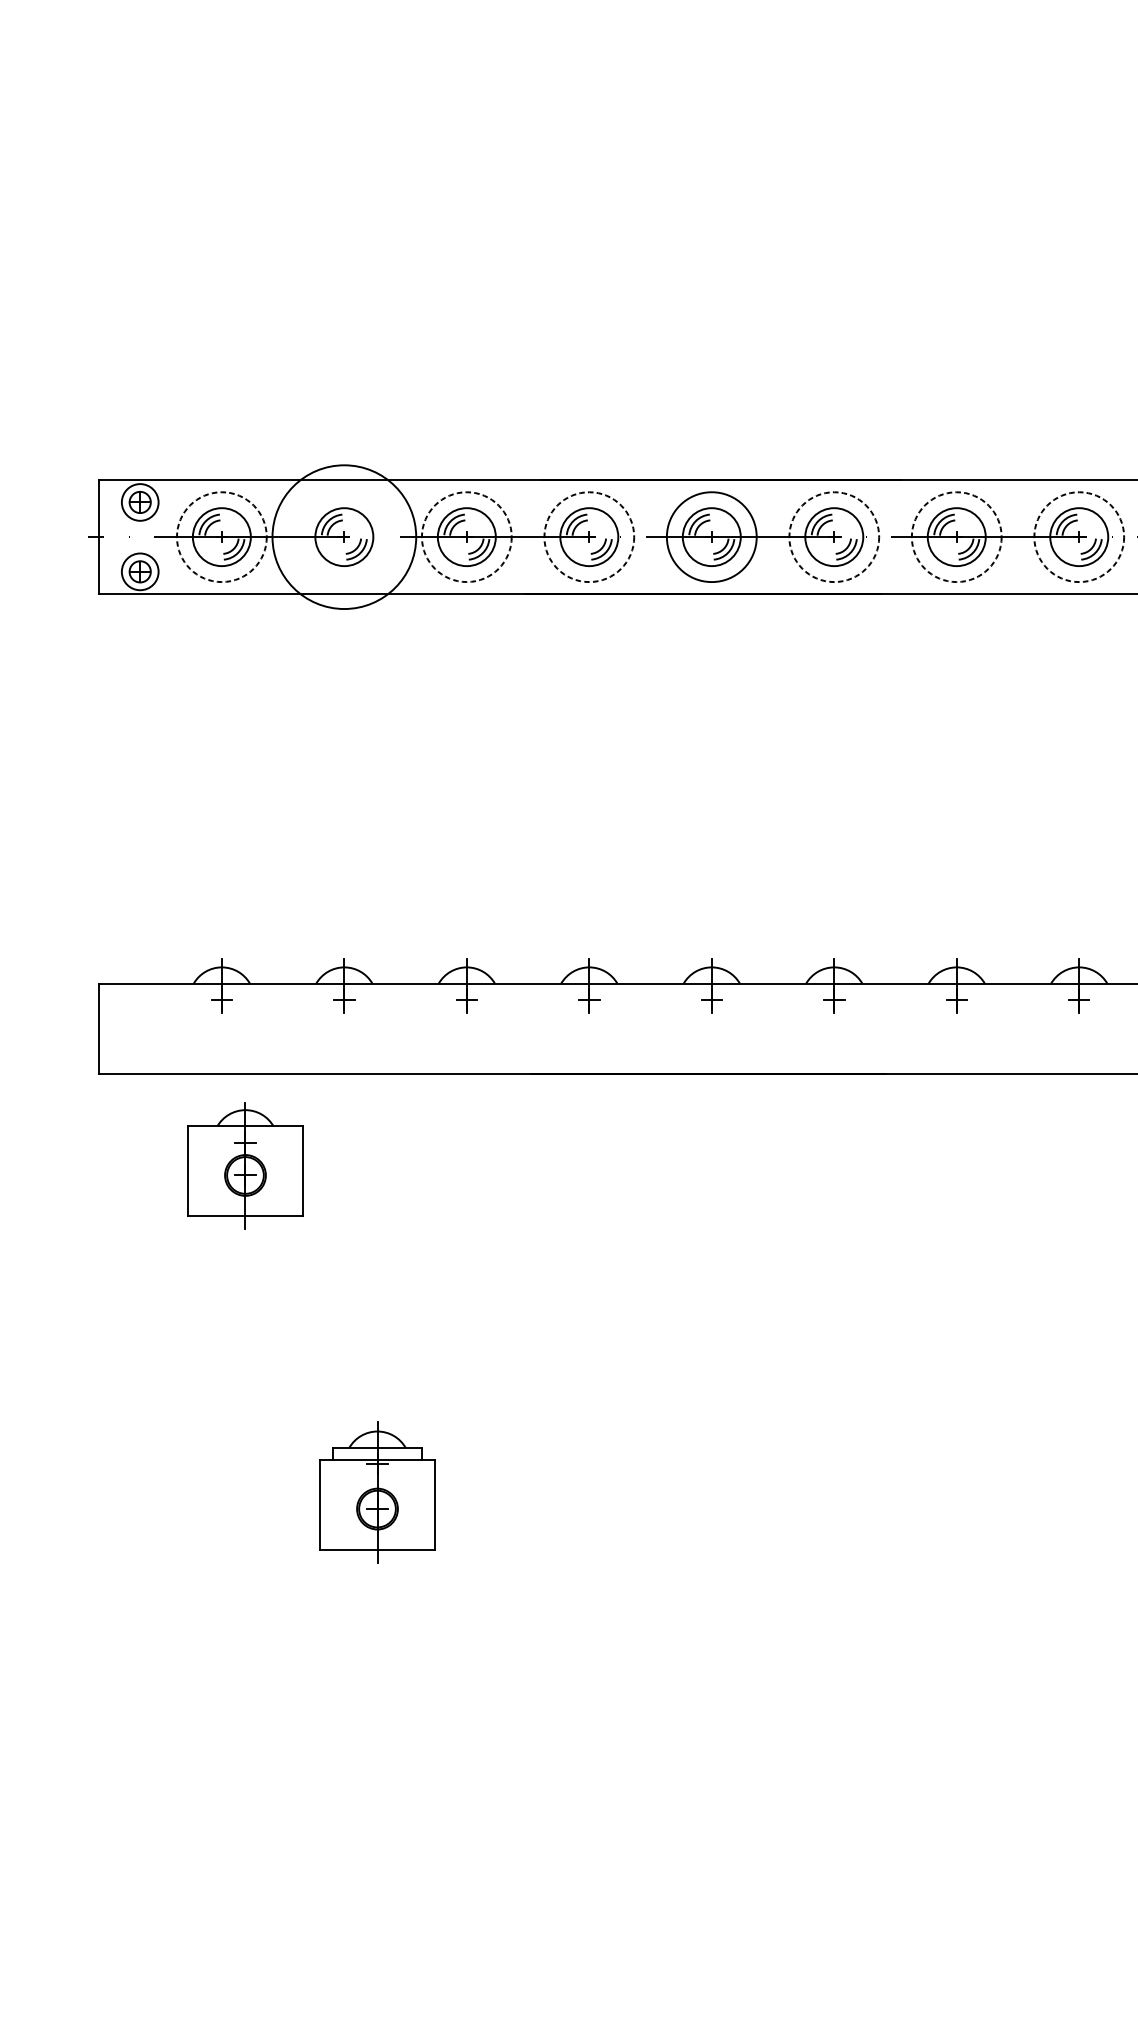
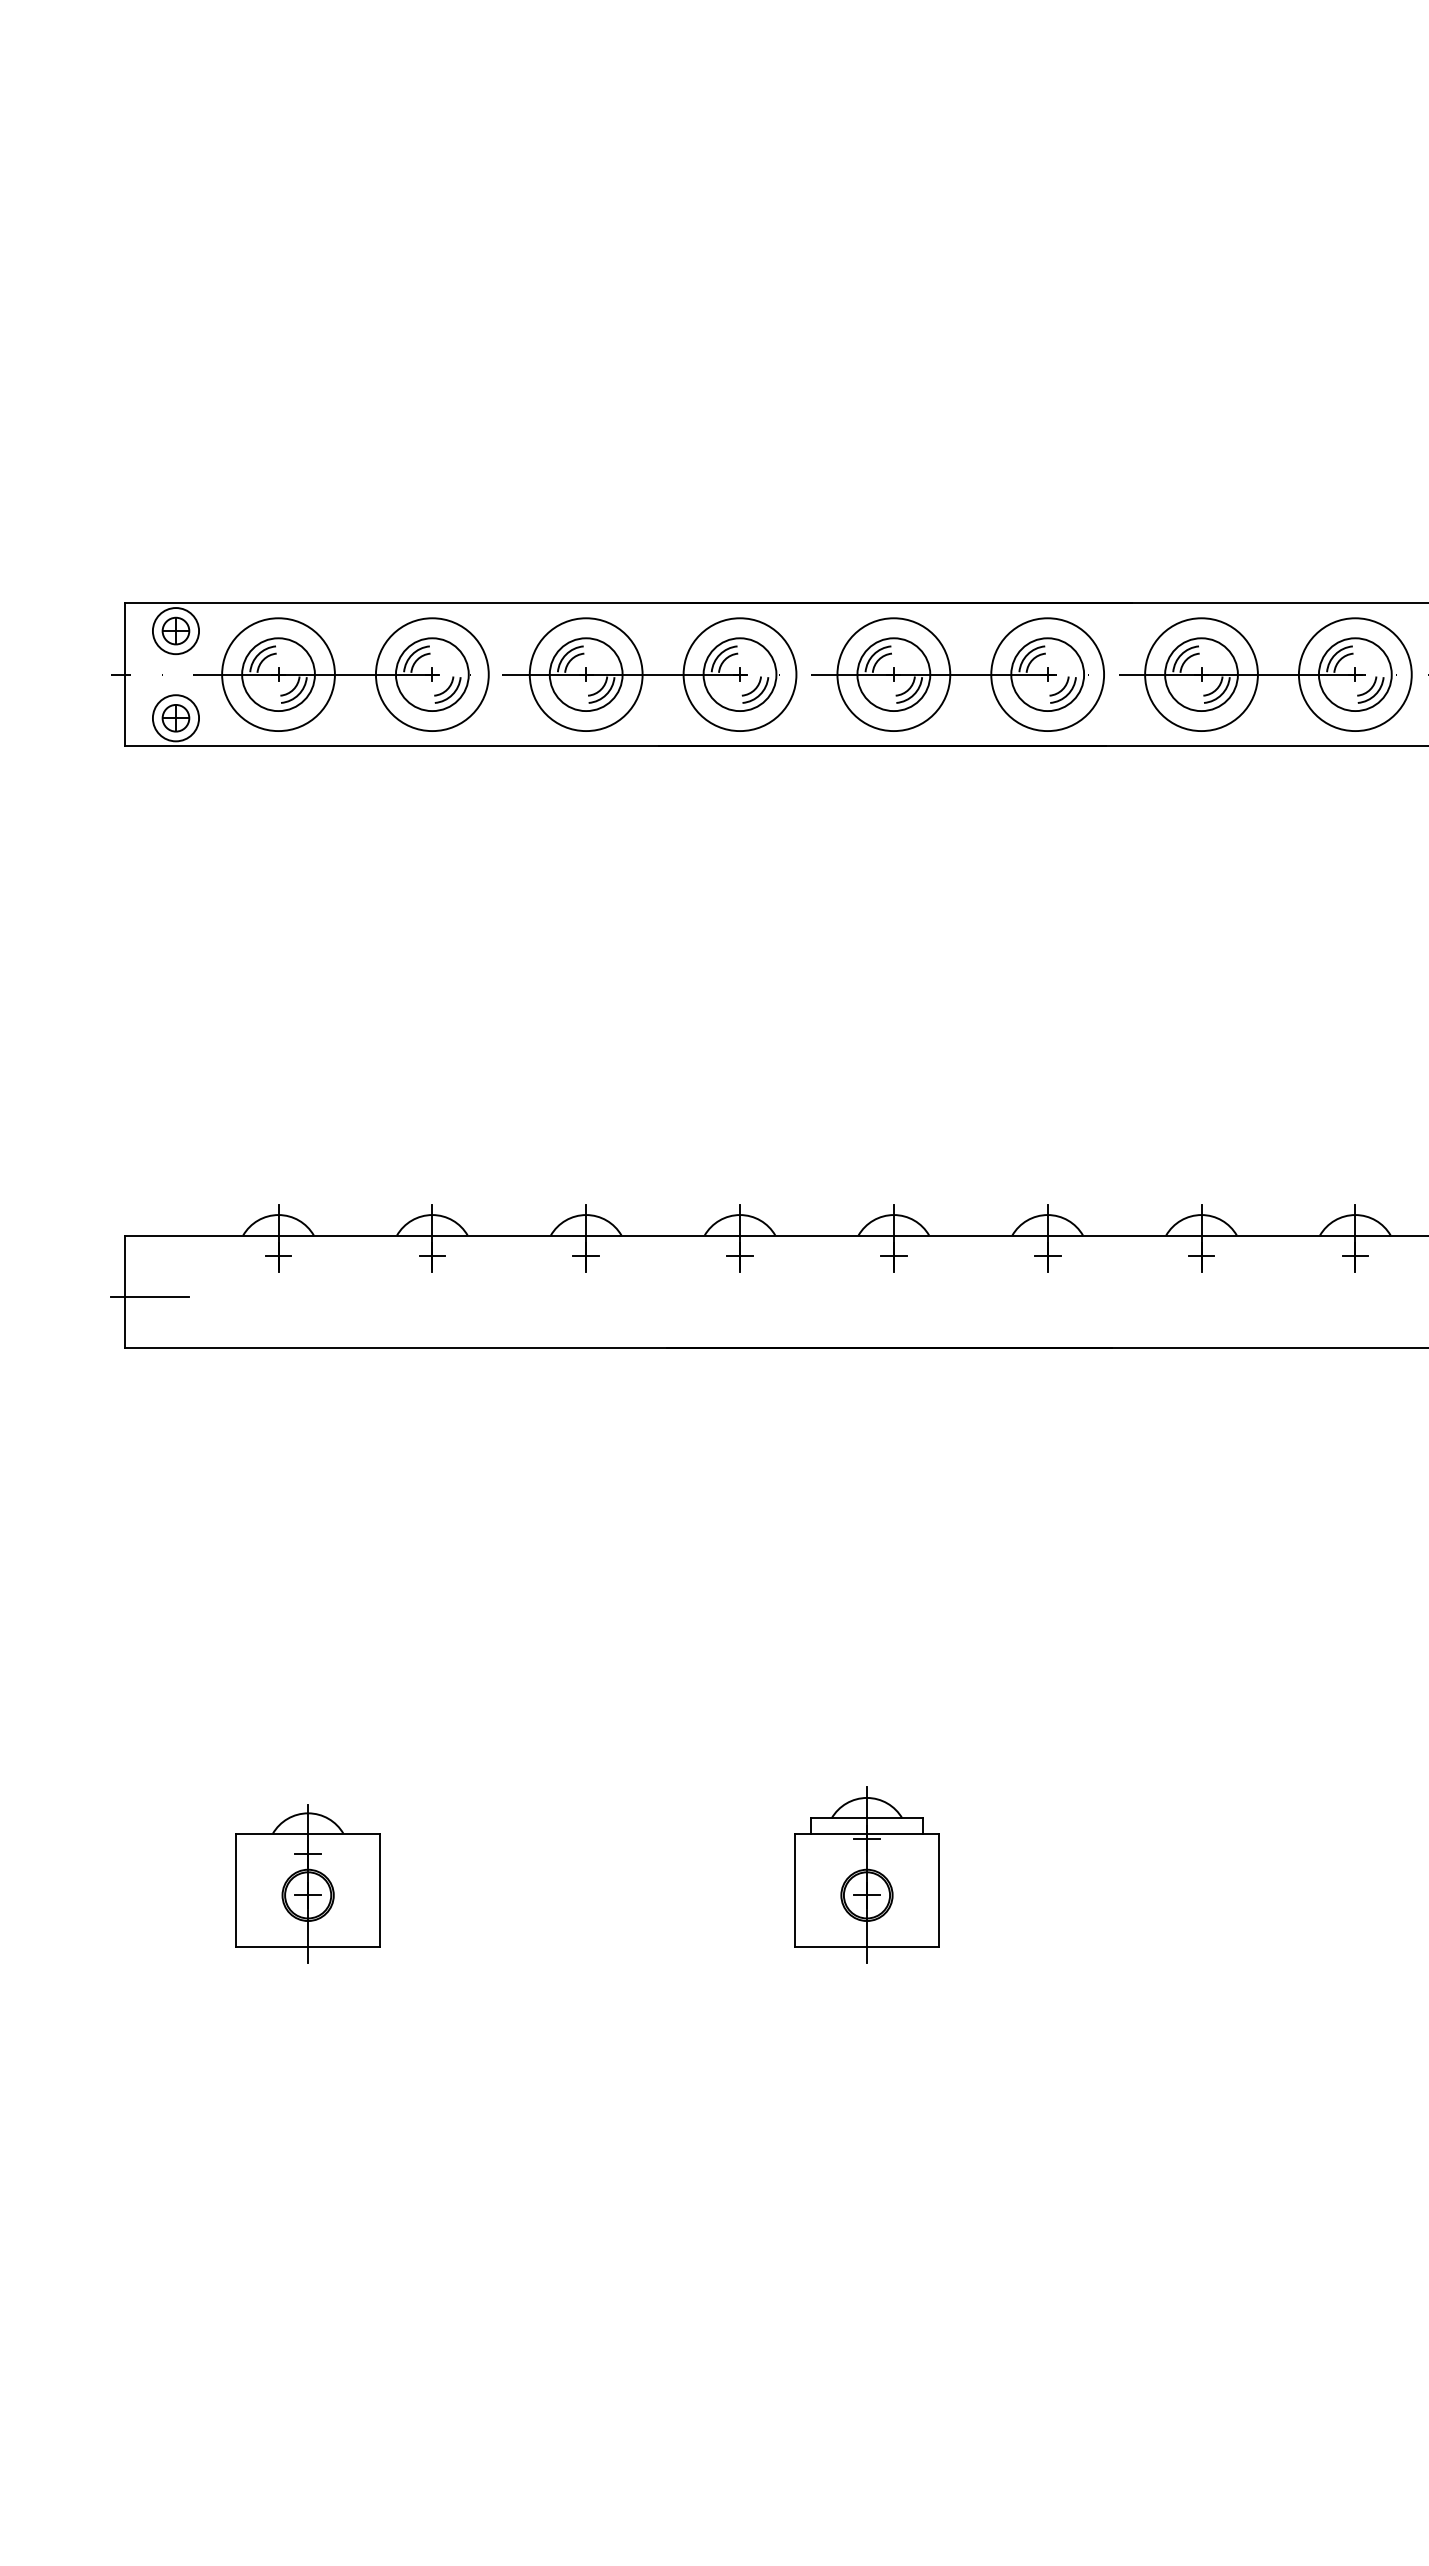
circle: (221, 537) -> (278, 674), dashed -> solid
circle: (343, 537) -> (431, 674), size x0.62
circle: (466, 537) -> (585, 674), dashed -> solid
circle: (588, 537) -> (739, 674), dashed -> solid
circle: (834, 537) -> (1047, 674), dashed -> solid
circle: (956, 537) -> (1201, 674), dashed -> solid
circle: (1078, 537) -> (1354, 674), dashed -> solid
line: (119, 1033) -> (149, 1297), added
part: (244, 1166) -> (307, 1883), moved
part: (377, 1492) -> (866, 1874), moved

